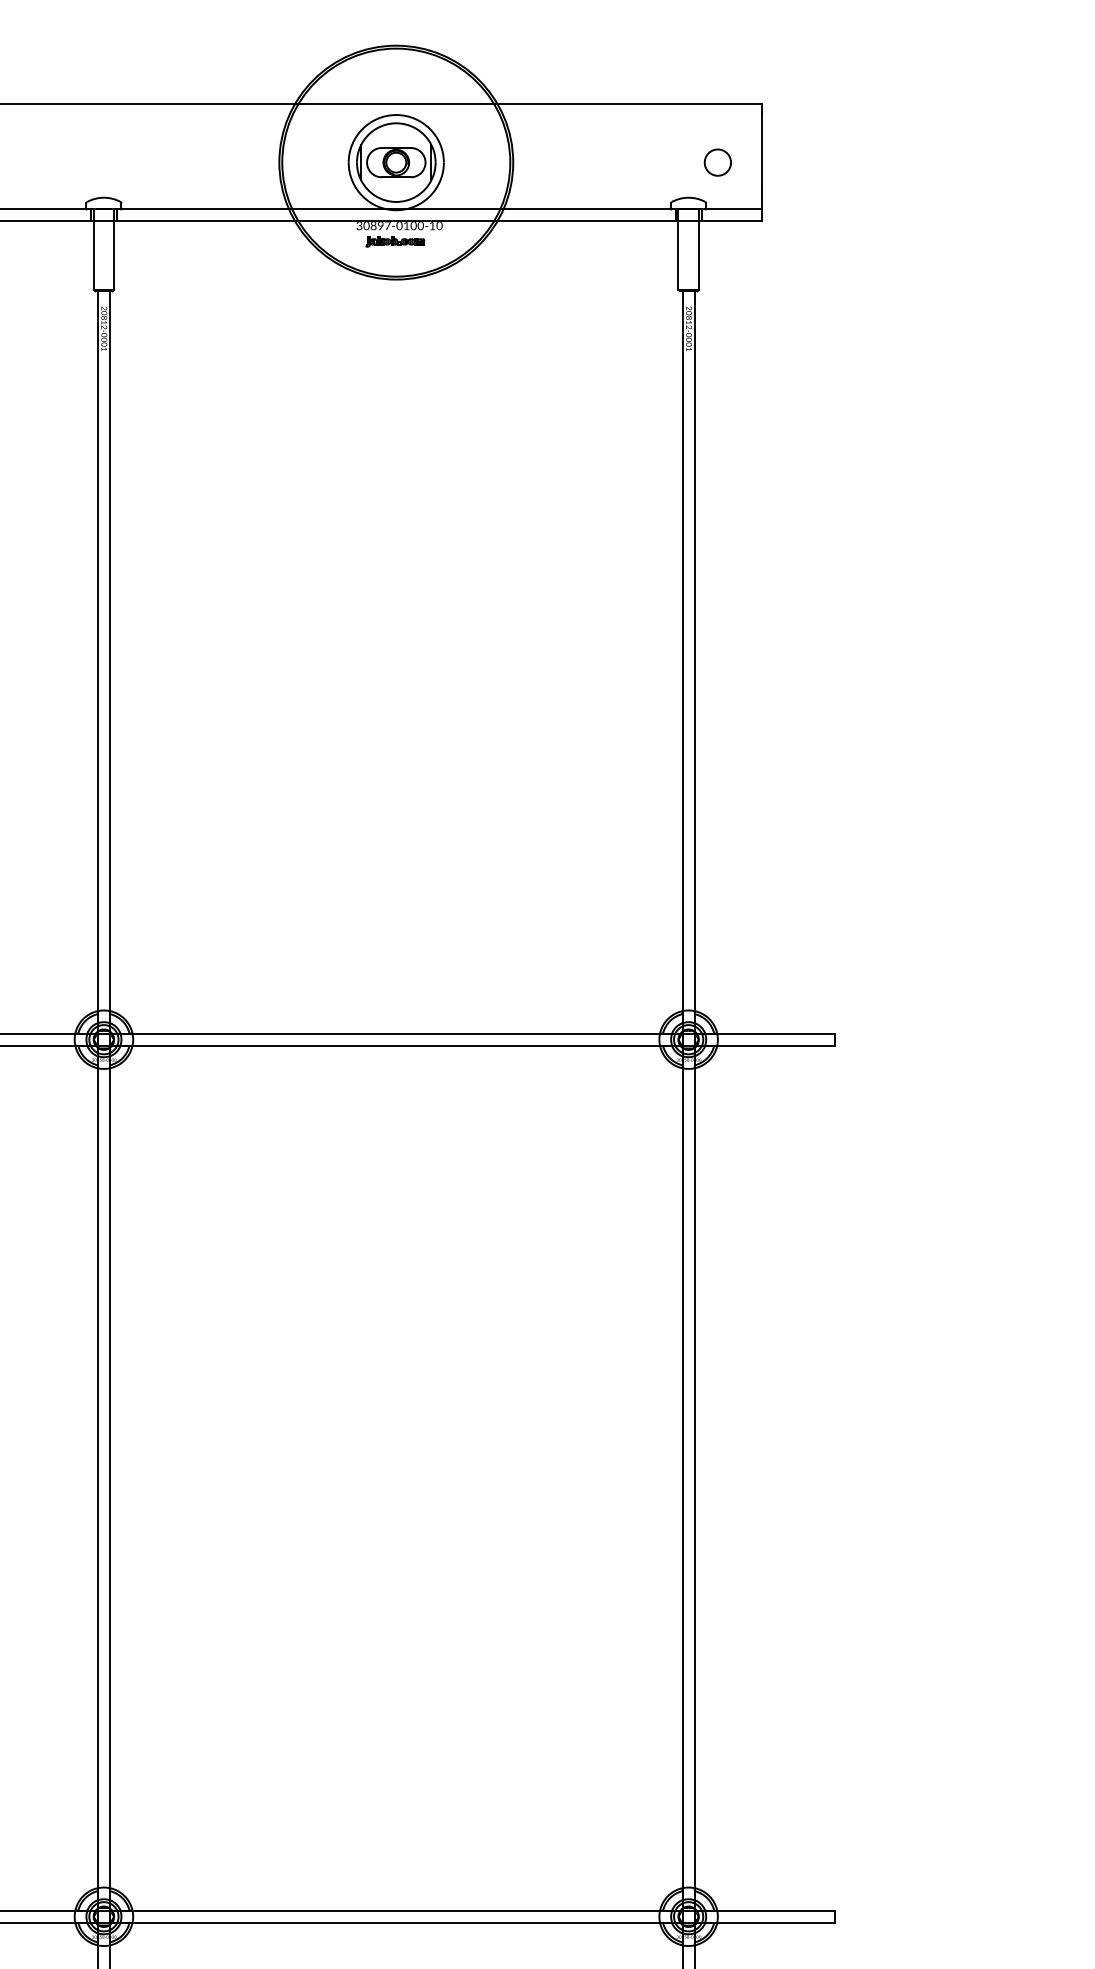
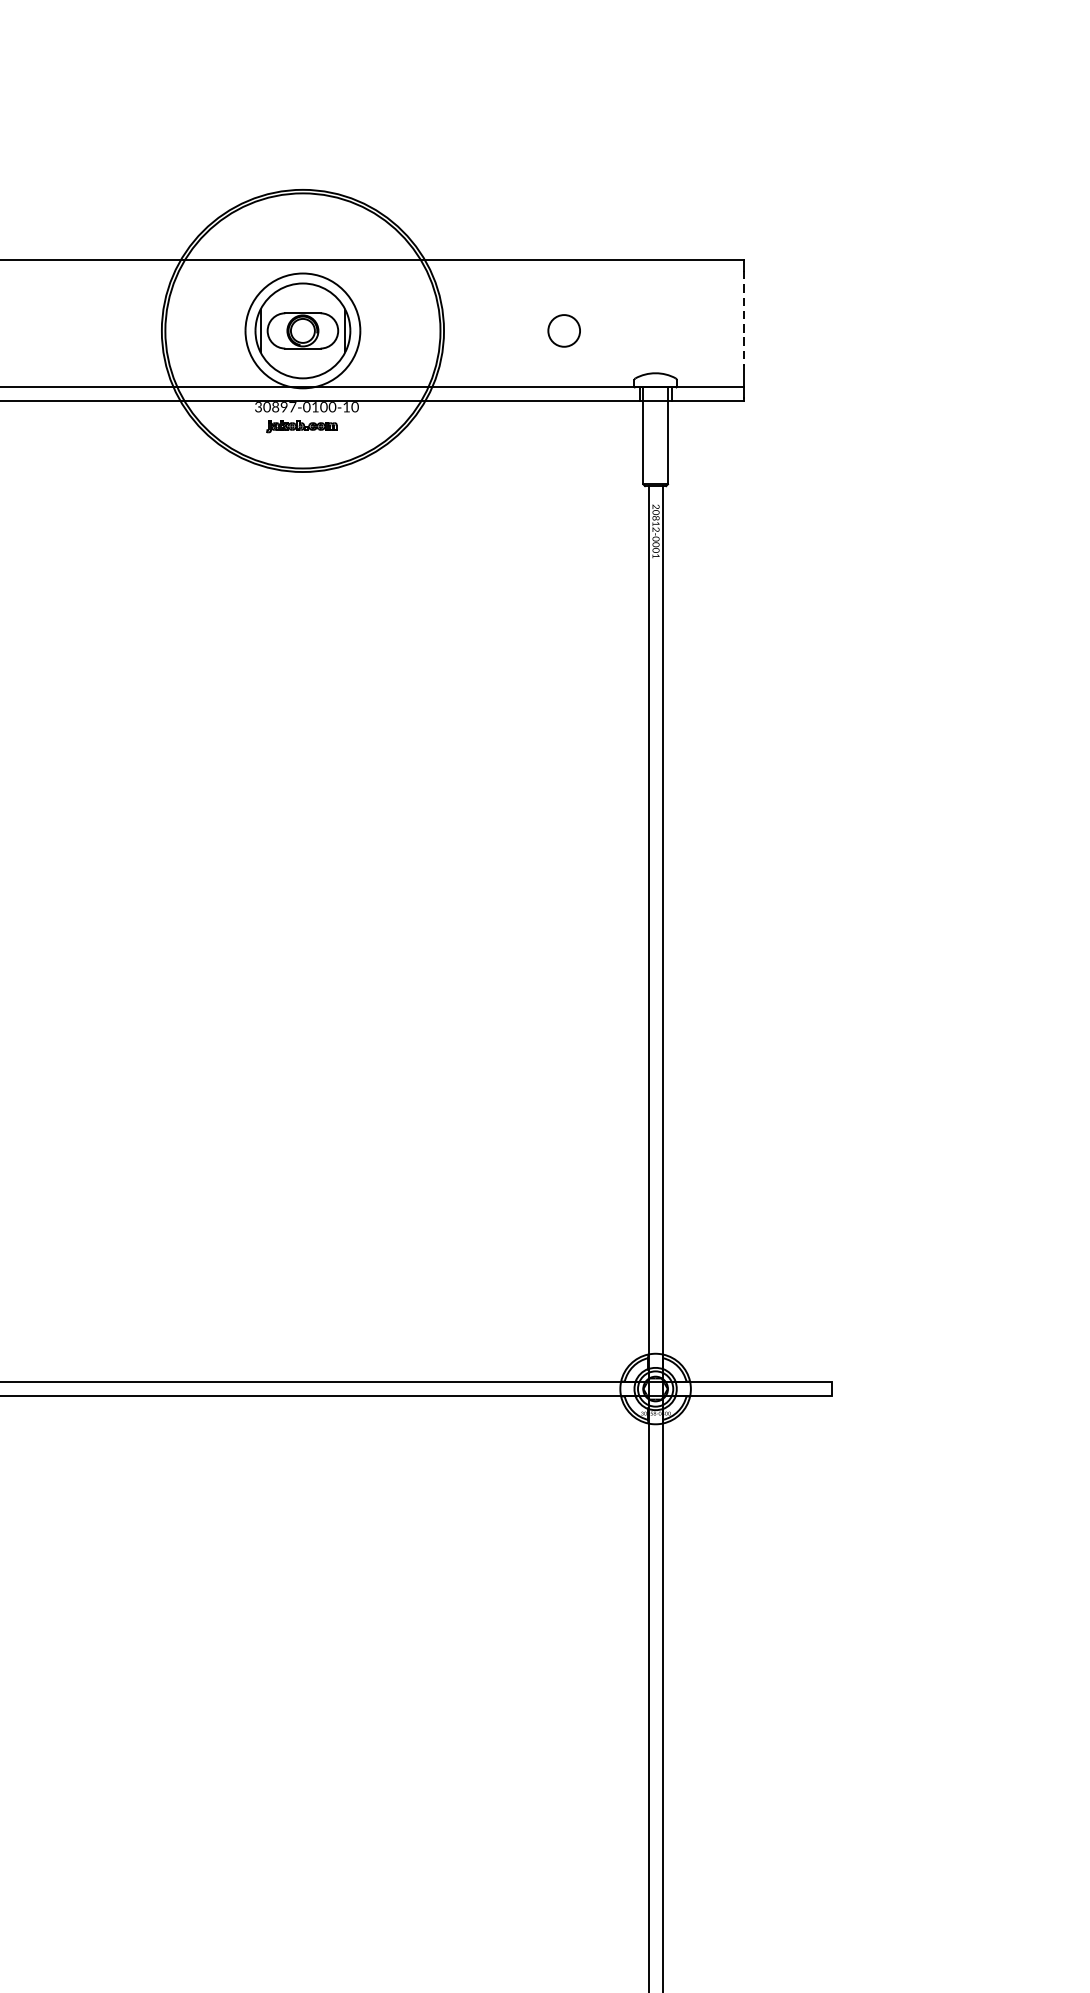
line: (761, 152) -> (743, 318), solid -> dashed
circle: (717, 162) -> (563, 330), moved

